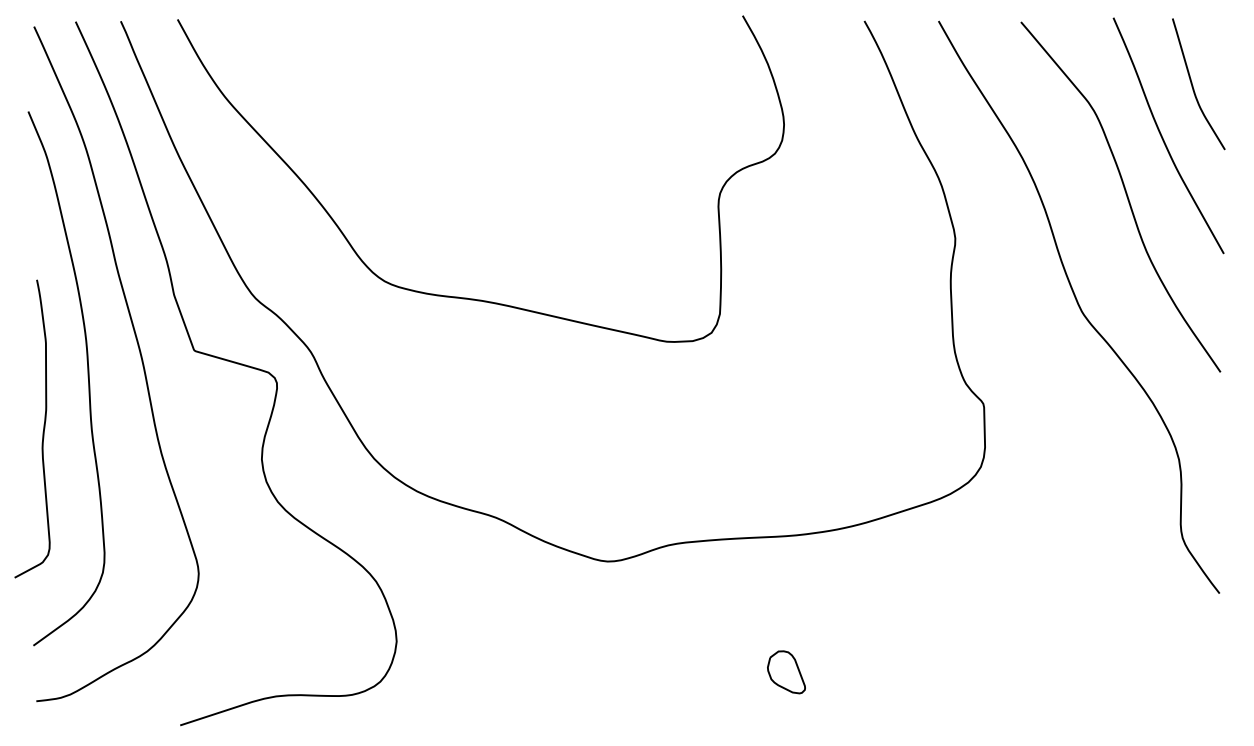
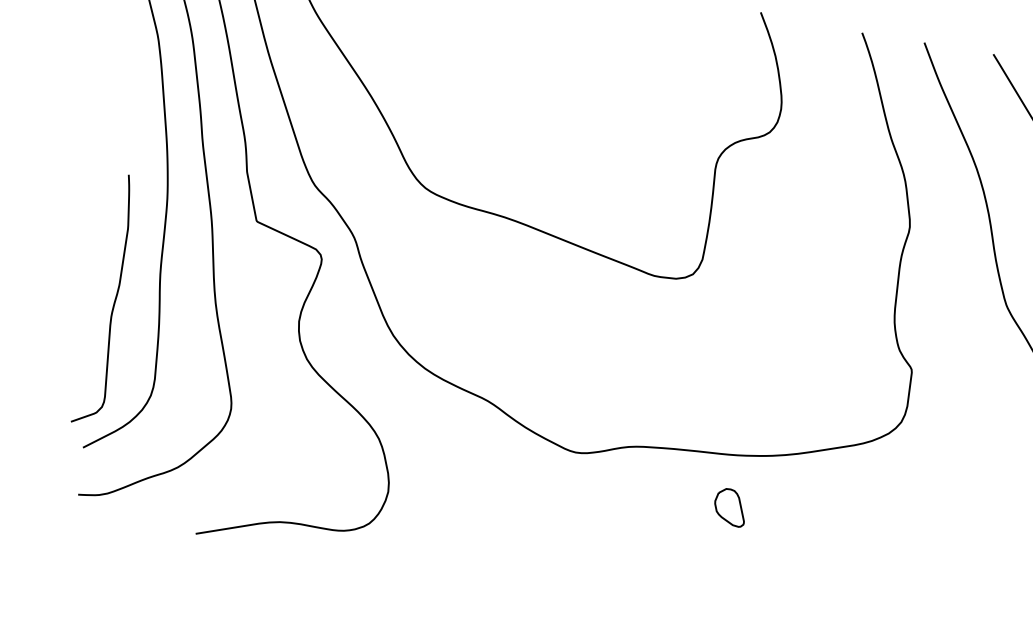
curve: (42, 431) -> (113, 302), moved
part: (786, 672) -> (730, 507), moved

